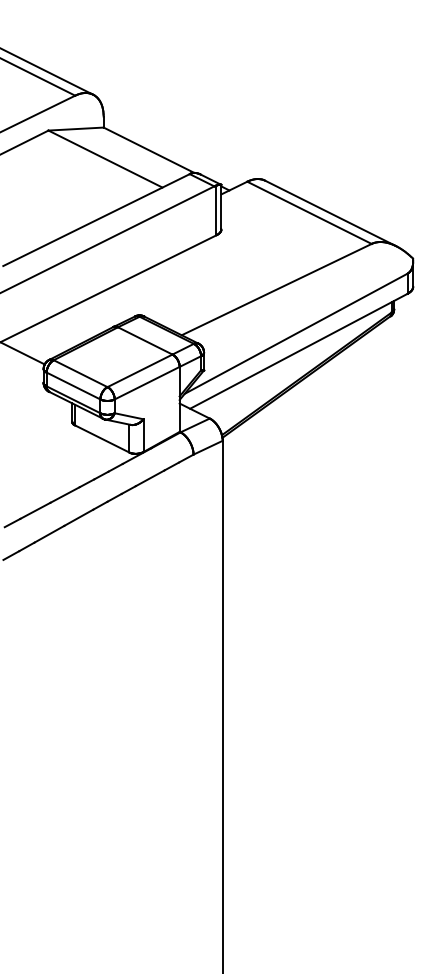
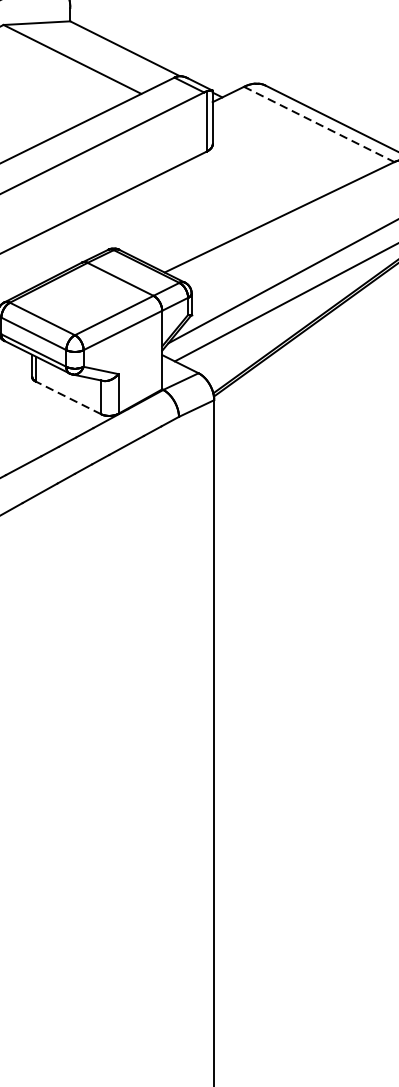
line: (309, 212) -> (319, 124), solid -> dashed
line: (101, 438) -> (67, 397), solid -> dashed

